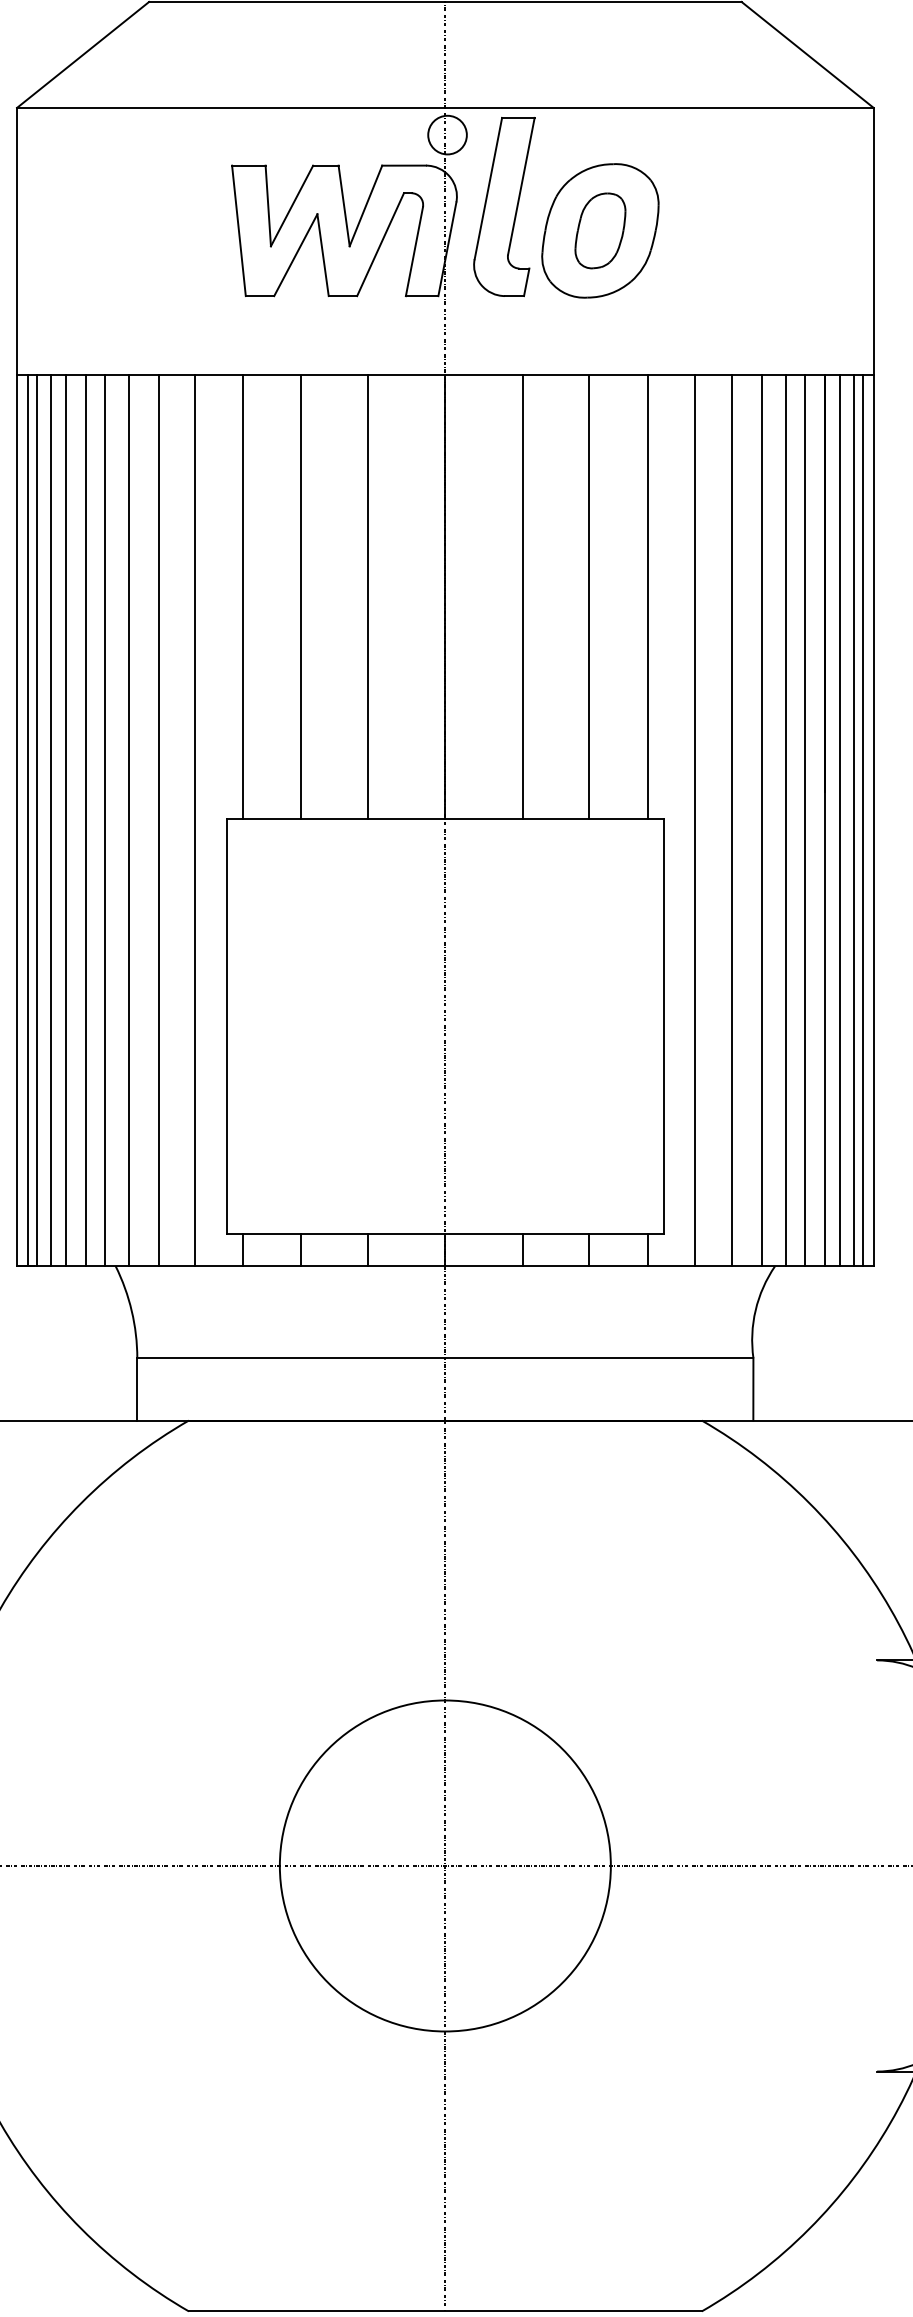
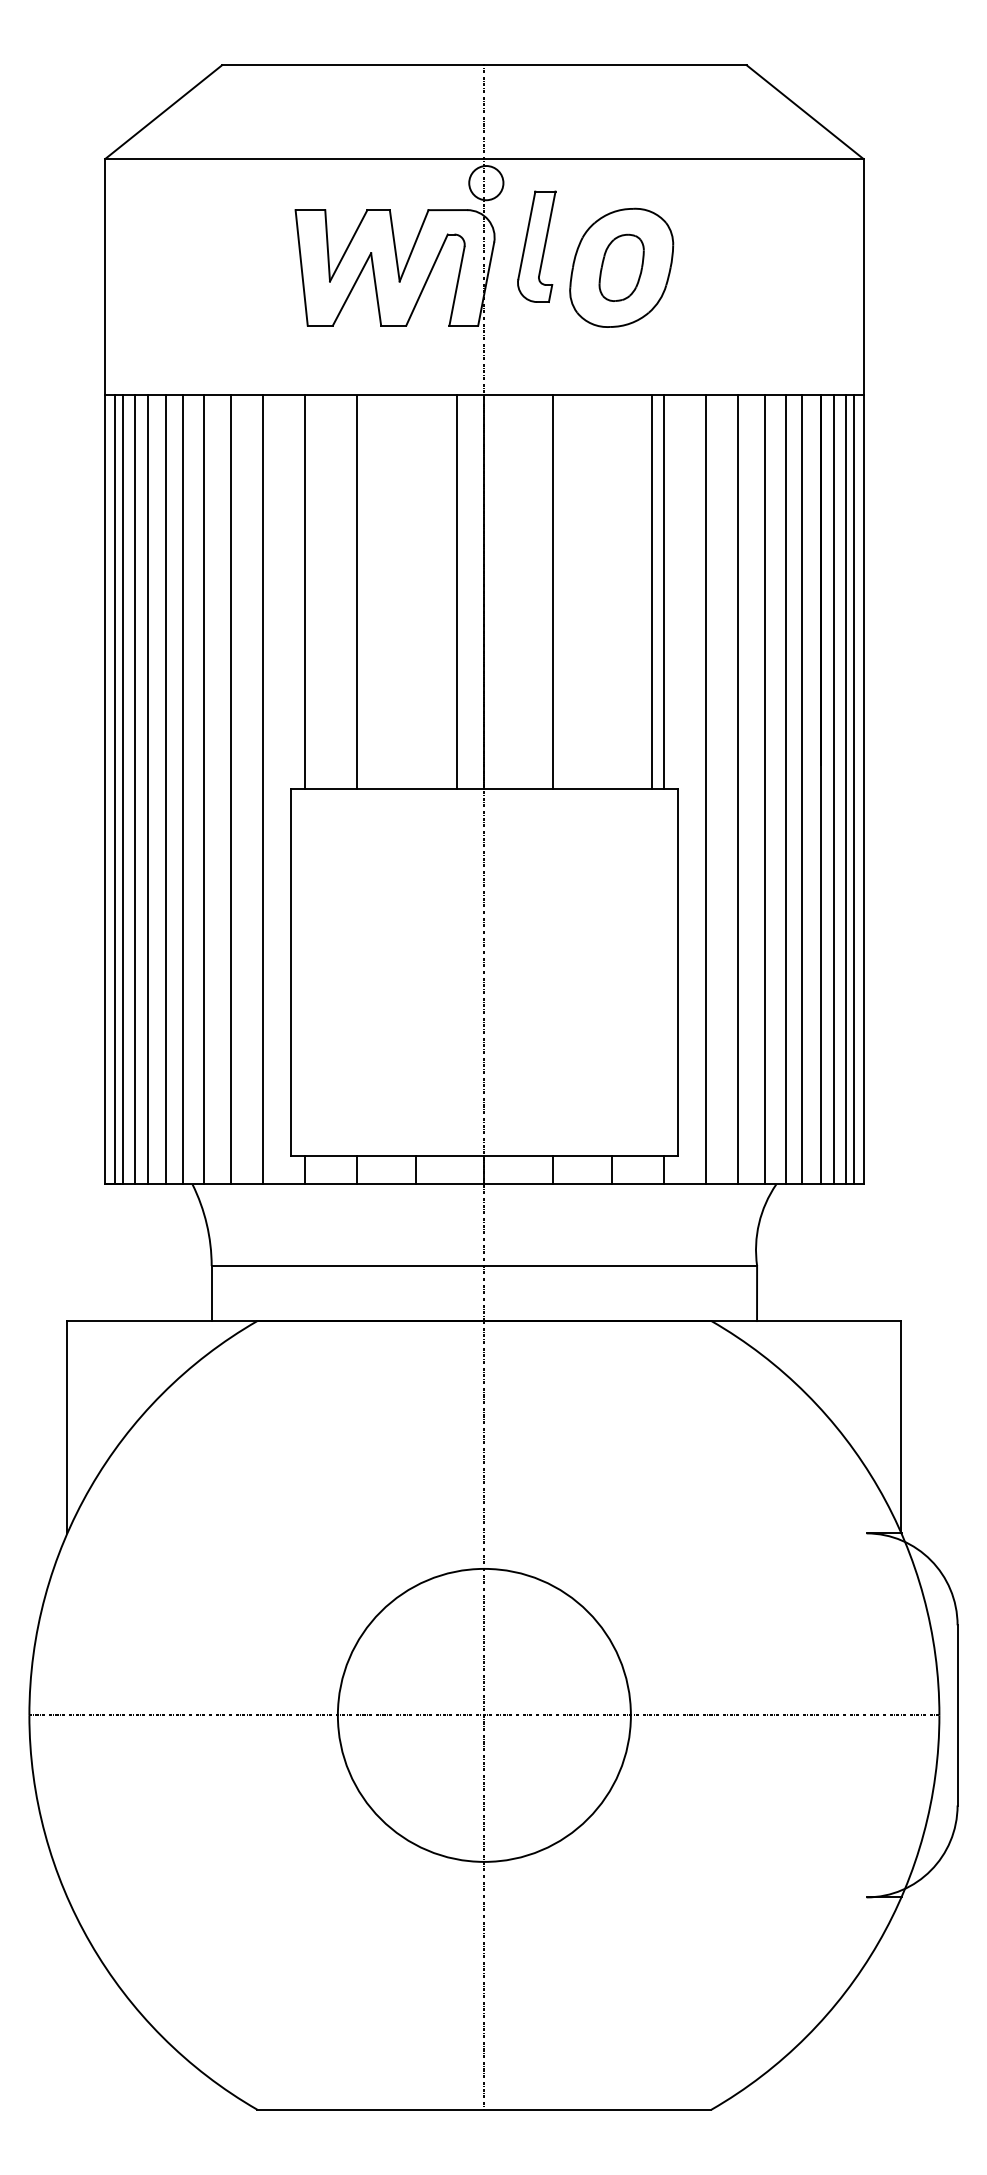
part: (504, 206) -> (536, 246), size x0.7
line: (367, 596) -> (456, 591), moved
line: (588, 597) -> (651, 592), moved

